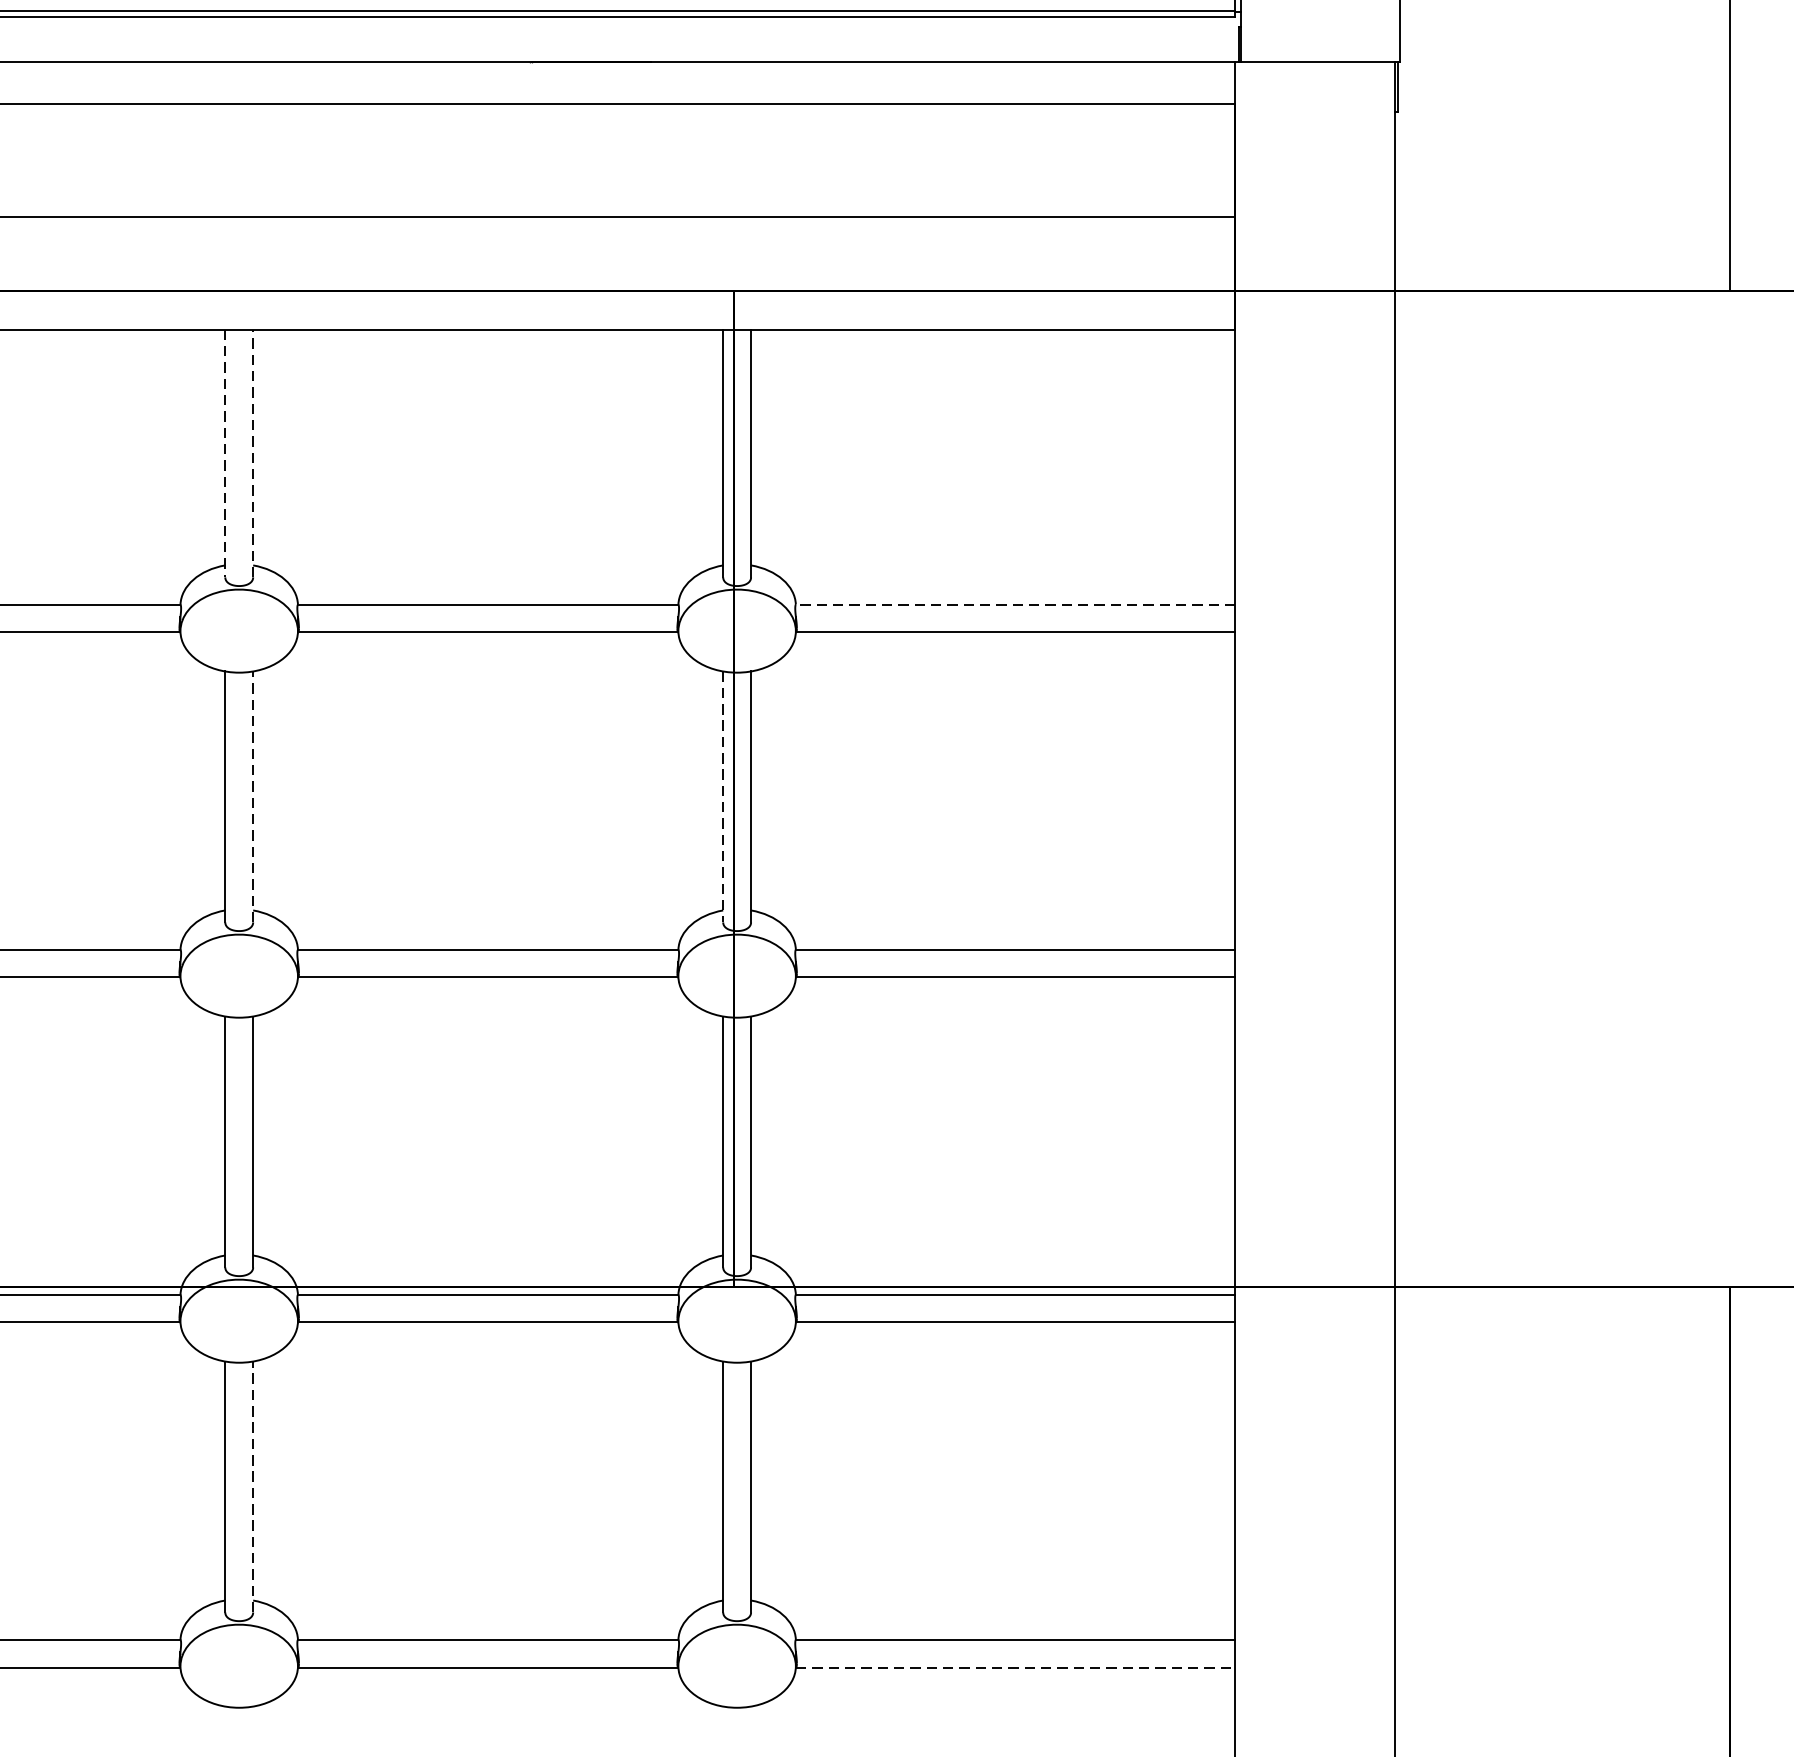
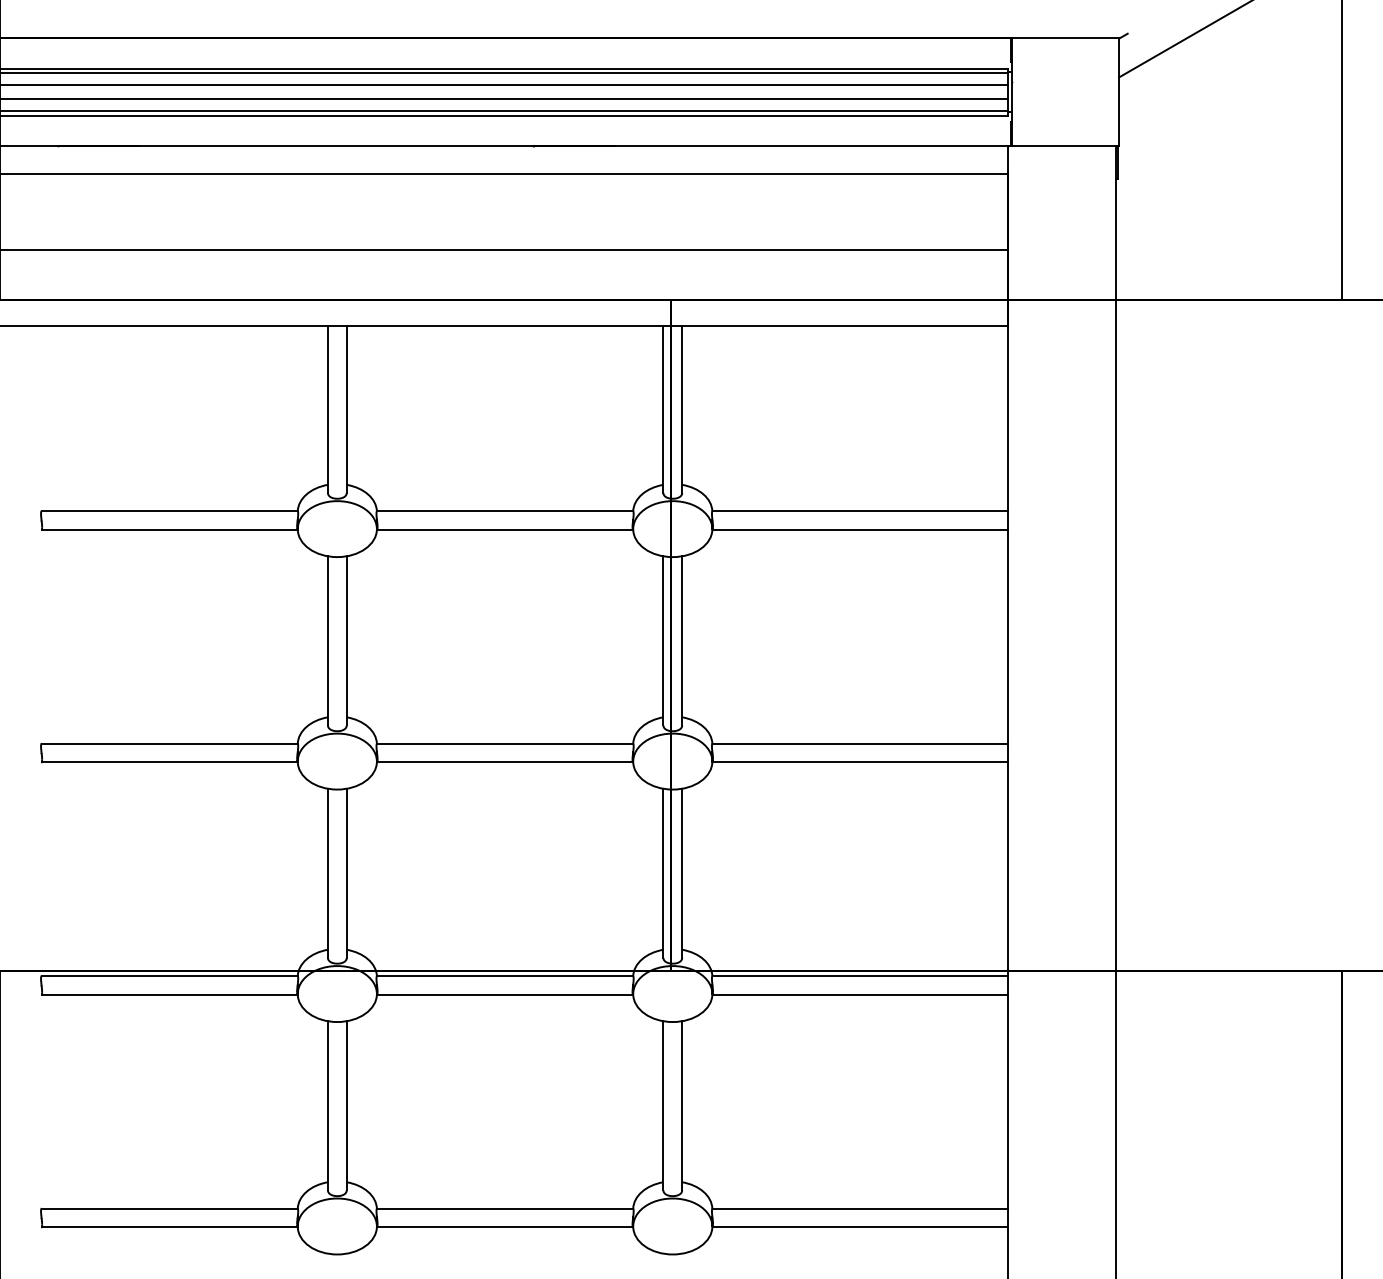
line: (252, 453) -> (346, 409), dashed -> solid
line: (224, 455) -> (327, 410), dashed -> solid
line: (1015, 604) -> (860, 511), dashed -> solid
line: (252, 796) -> (346, 640), dashed -> solid
line: (723, 796) -> (663, 640), dashed -> solid
line: (252, 1486) -> (346, 1105), dashed -> solid
line: (1015, 1667) -> (860, 1227), dashed -> solid

